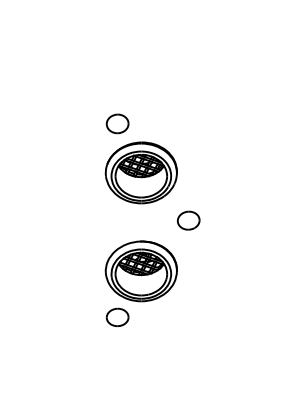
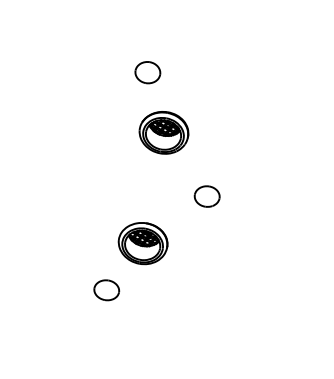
part: (140, 172) -> (163, 132), size x0.6
part: (140, 271) -> (142, 243), size x0.6

